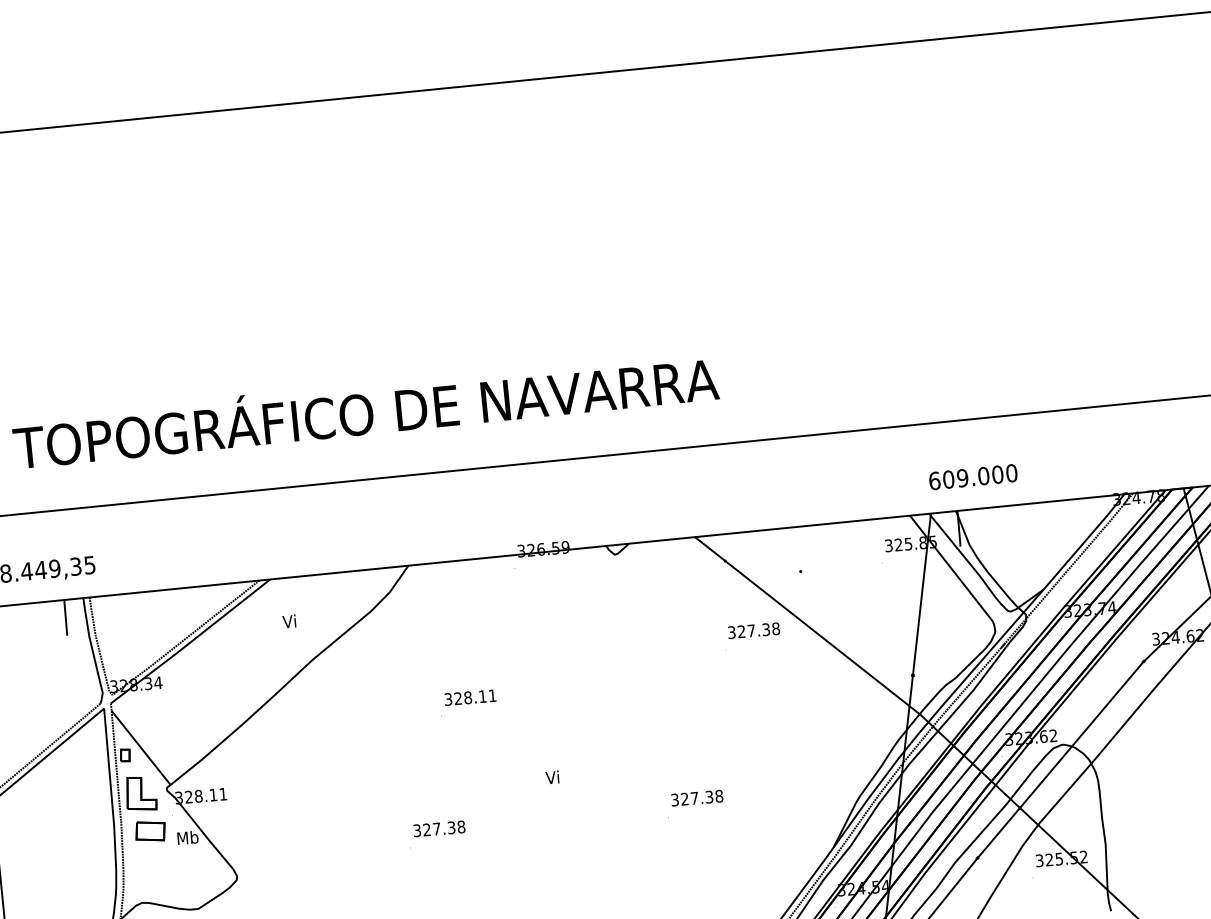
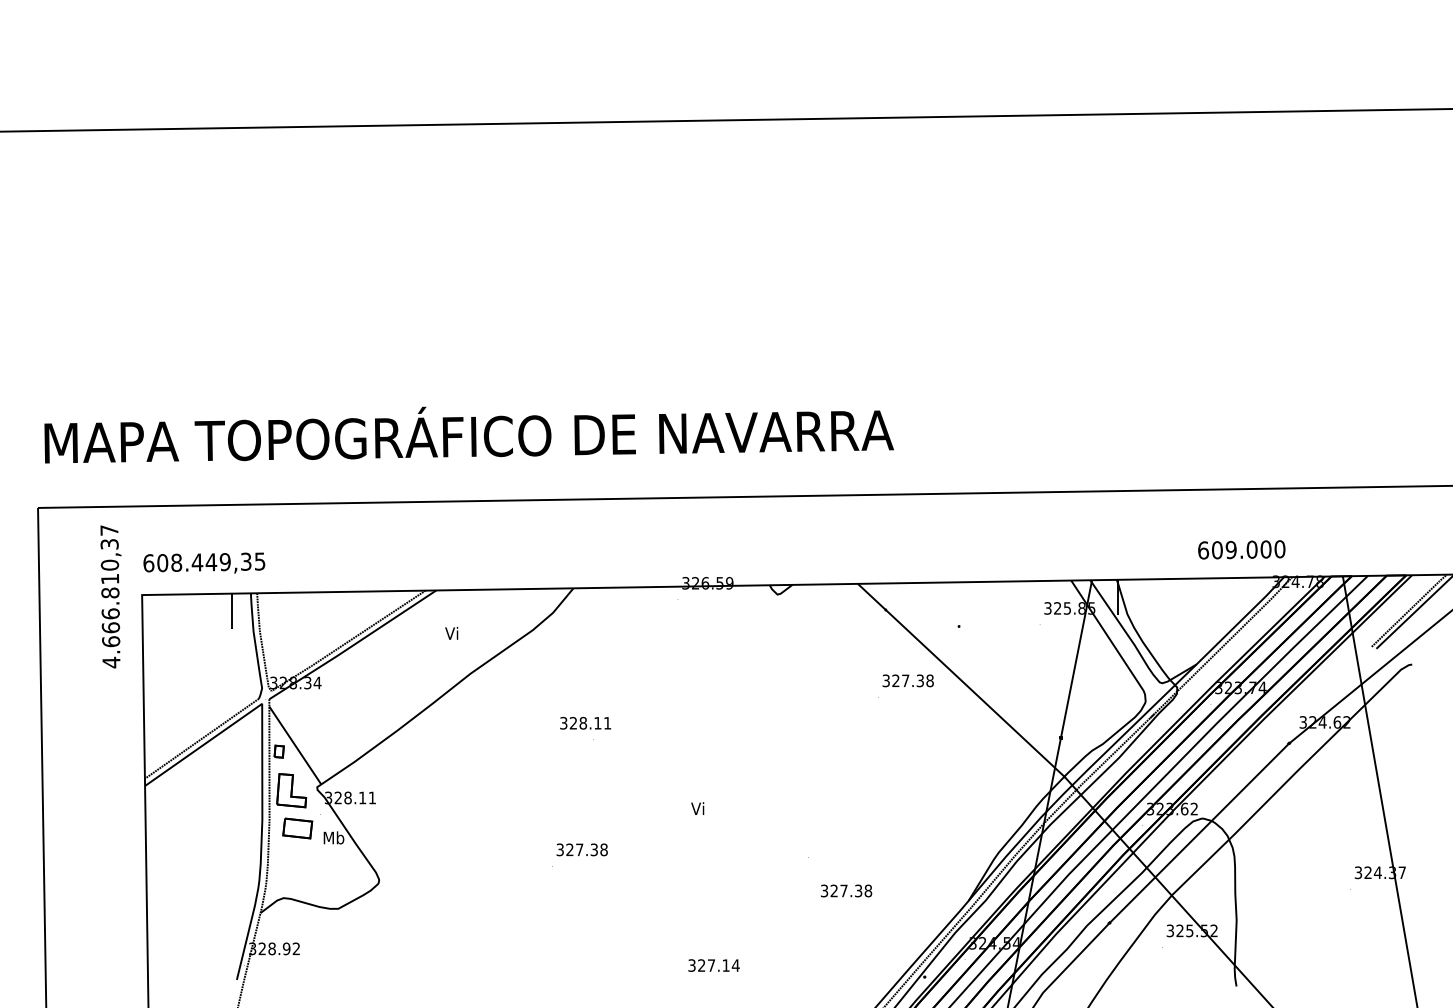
text: (973, 476) -> (1241, 549), moved
text: (470, 696) -> (585, 722), moved
text: (697, 797) -> (846, 890), moved

